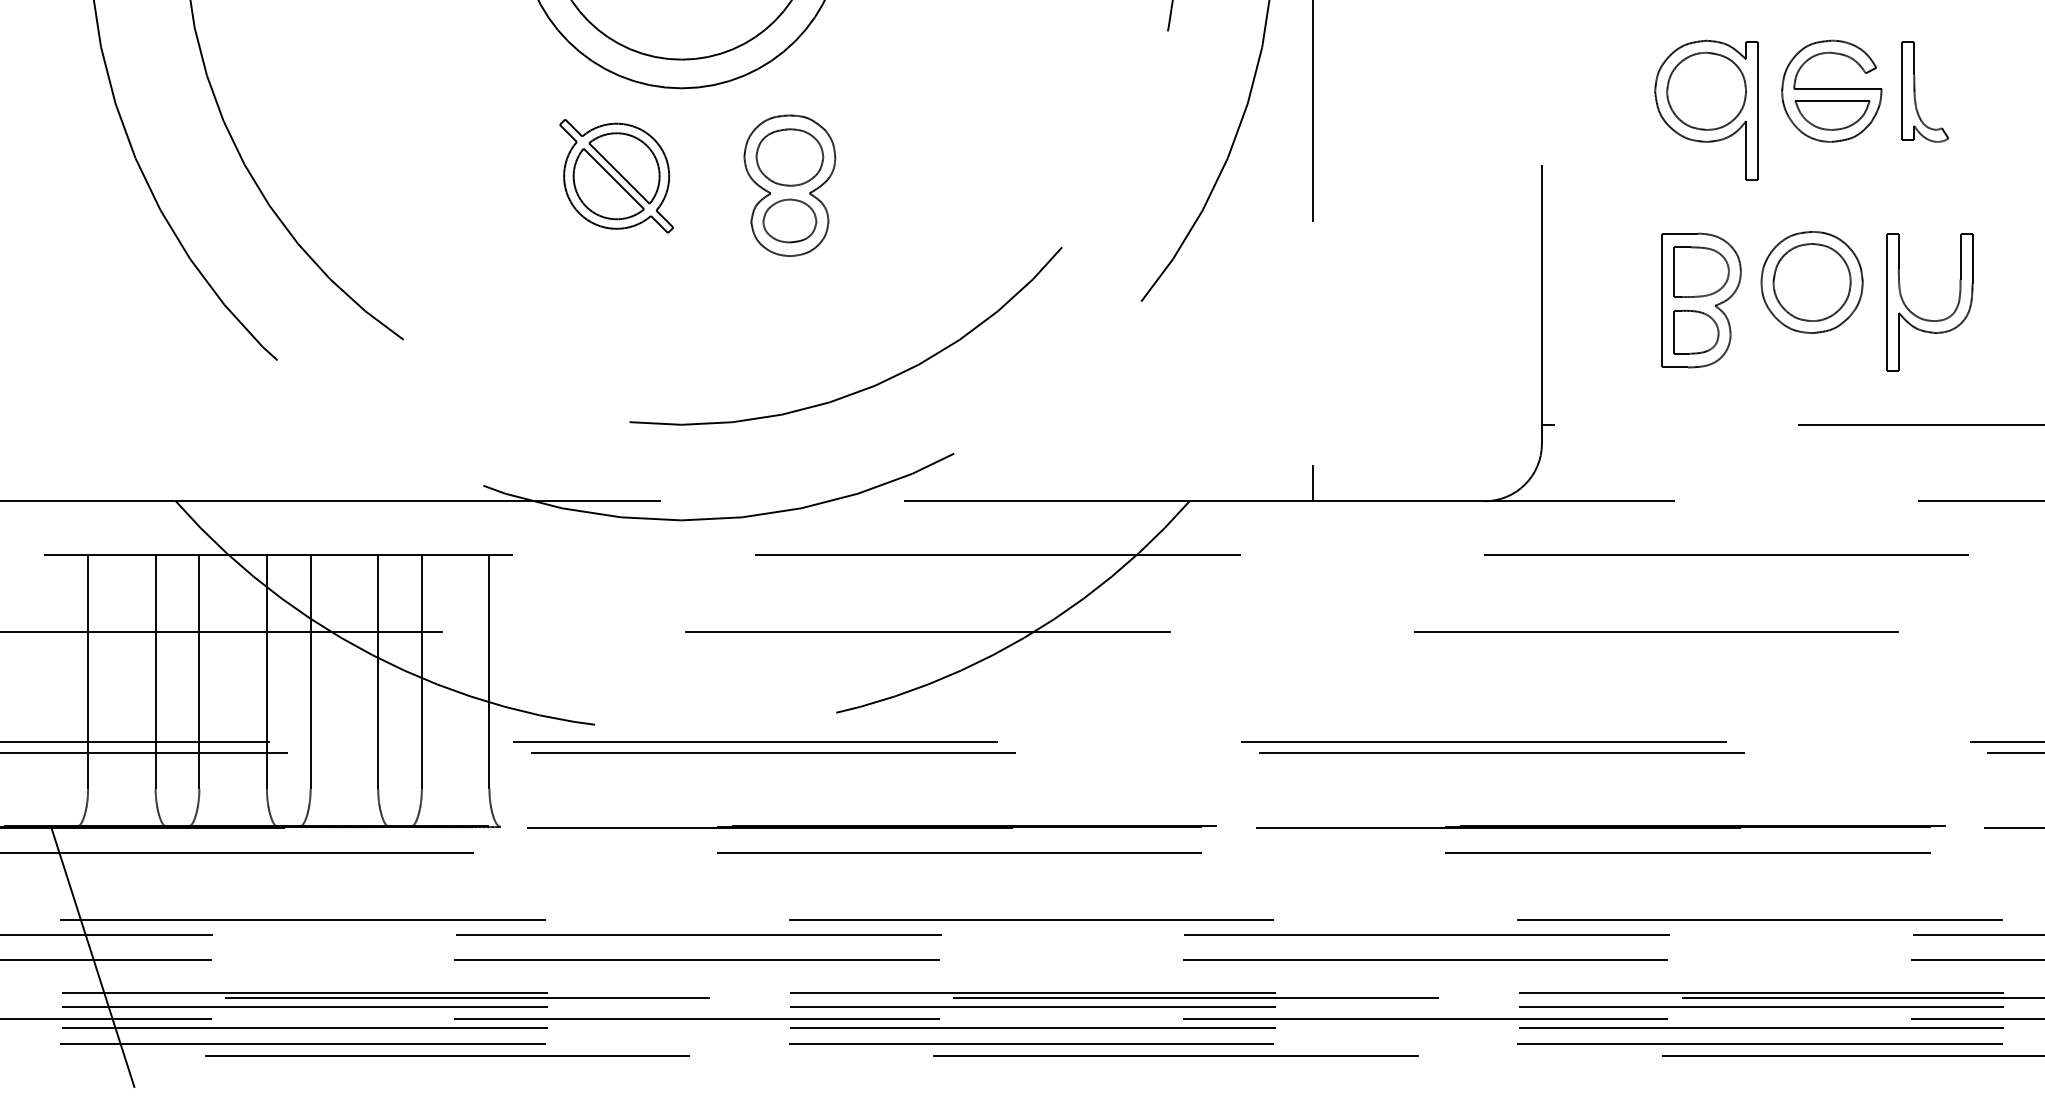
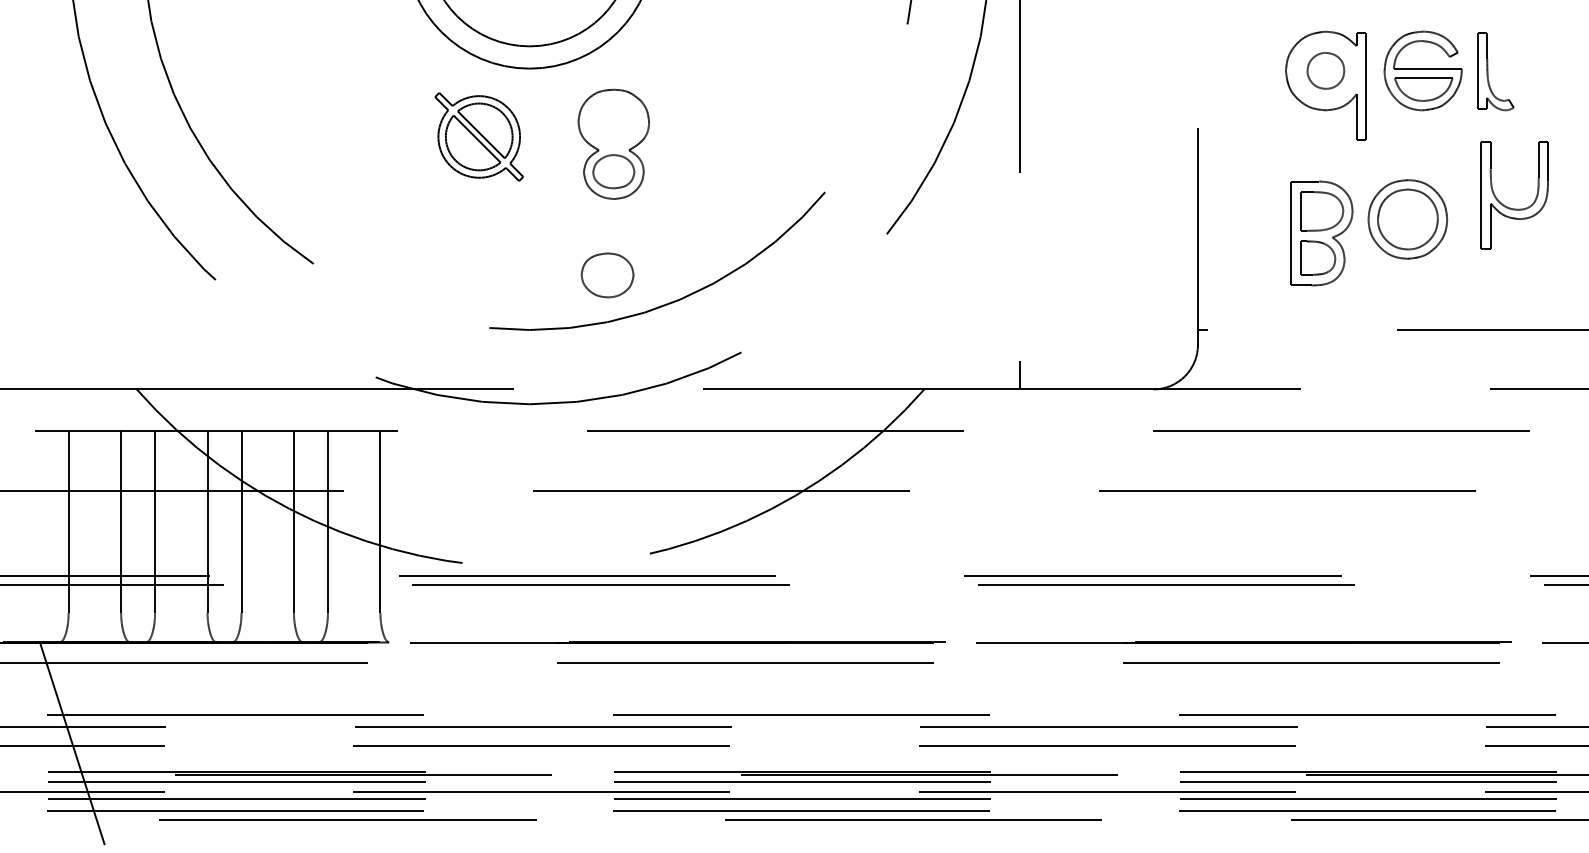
part: (1706, 90) -> (1325, 70), size x0.6
part: (789, 157) -> (607, 275), moved
part: (1924, 318) -> (1510, 207), moved

